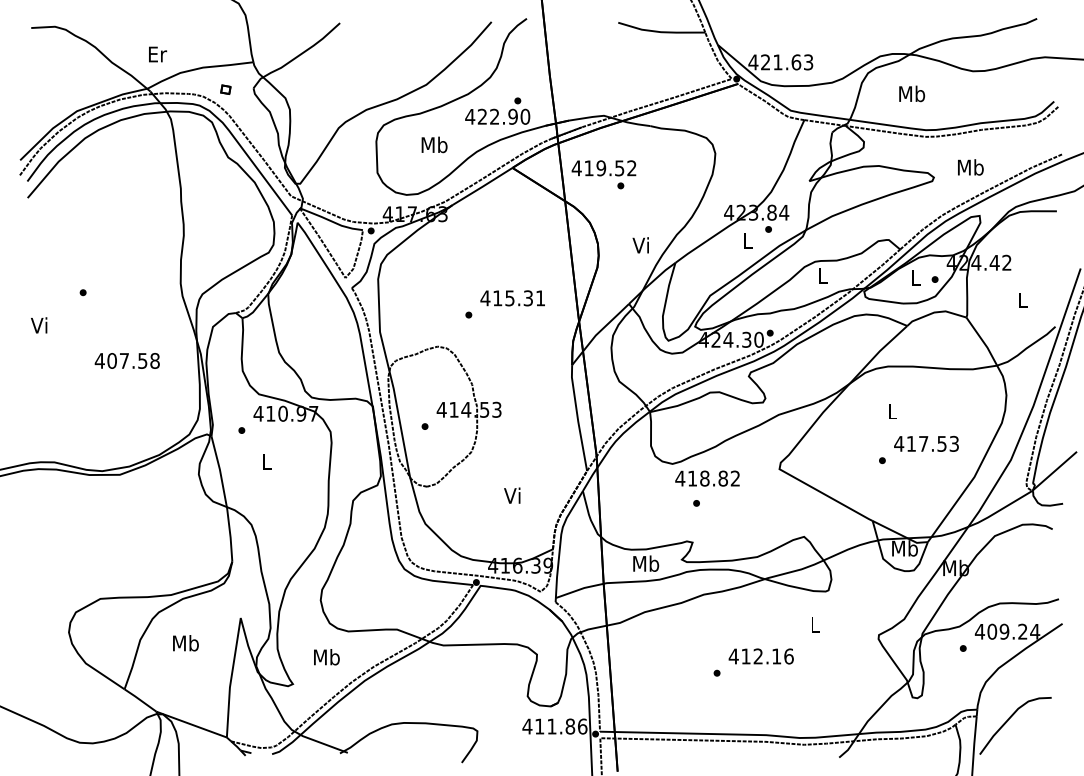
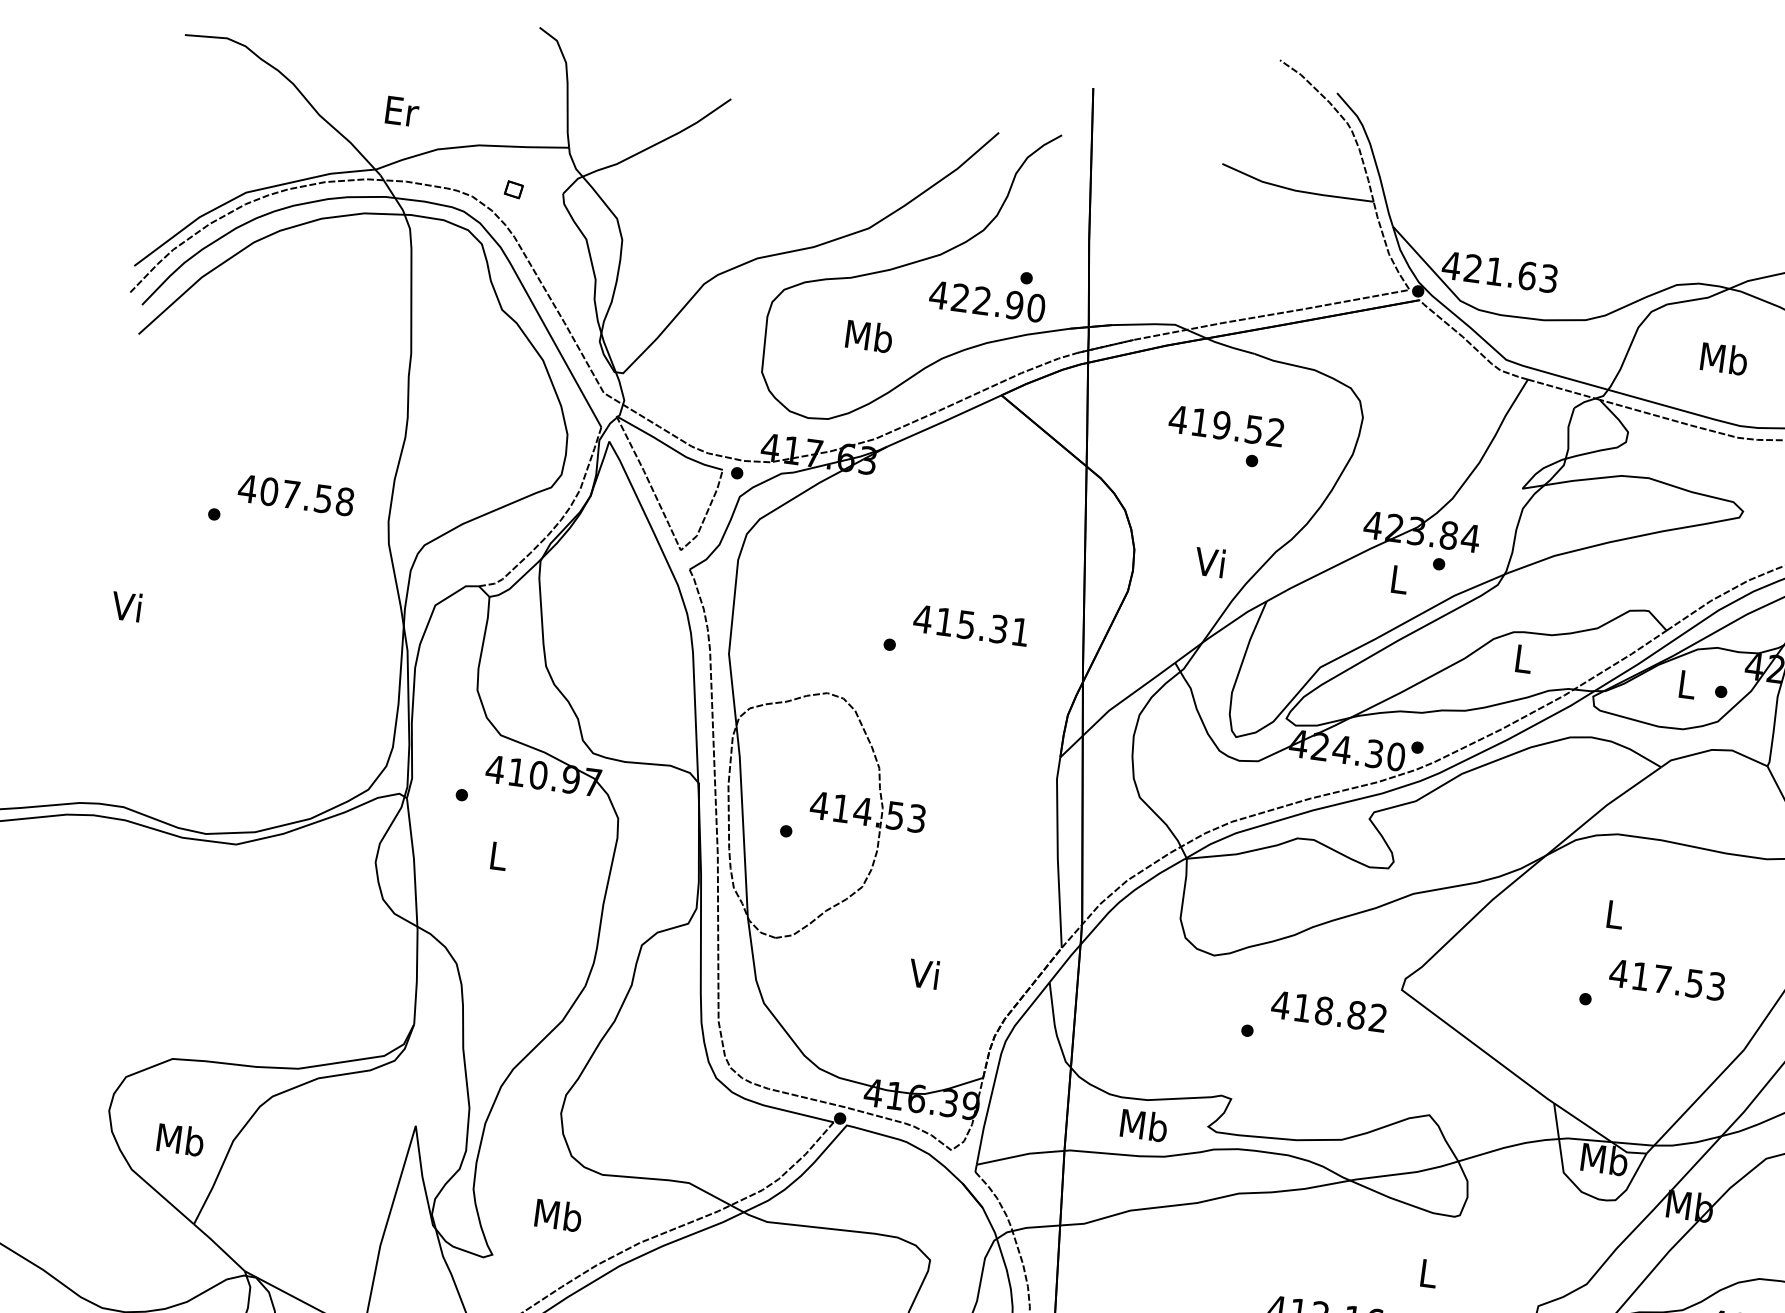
text: (603, 174) -> (1224, 436), moved
text: (39, 325) -> (127, 606), moved
text: (126, 360) -> (294, 494), moved
text: (707, 478) -> (1328, 1011), moved
text: (185, 643) -> (179, 1140), moved

